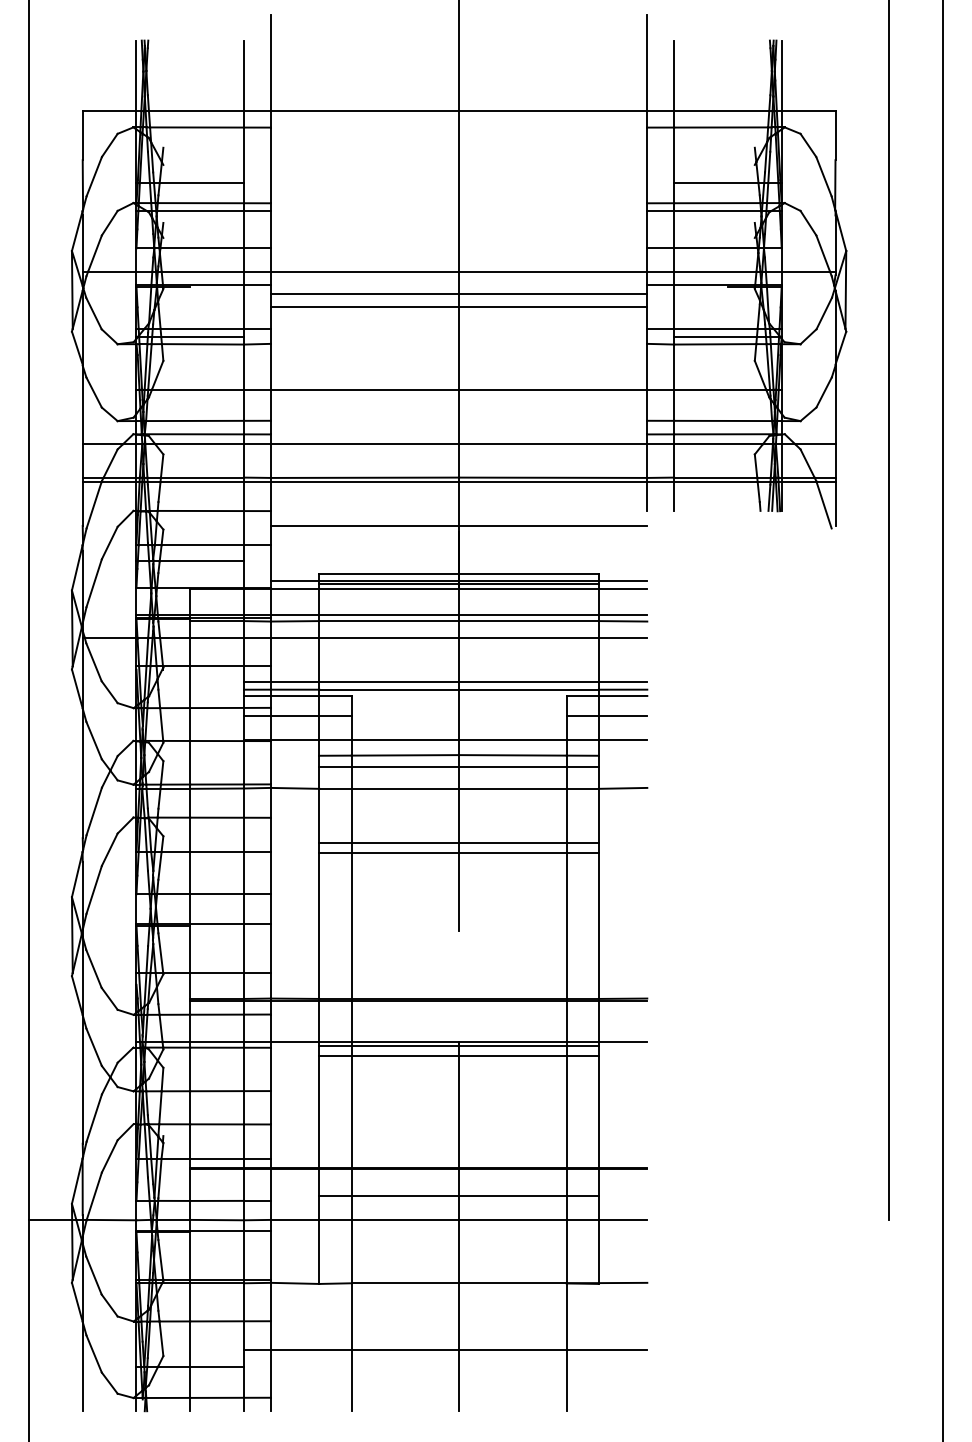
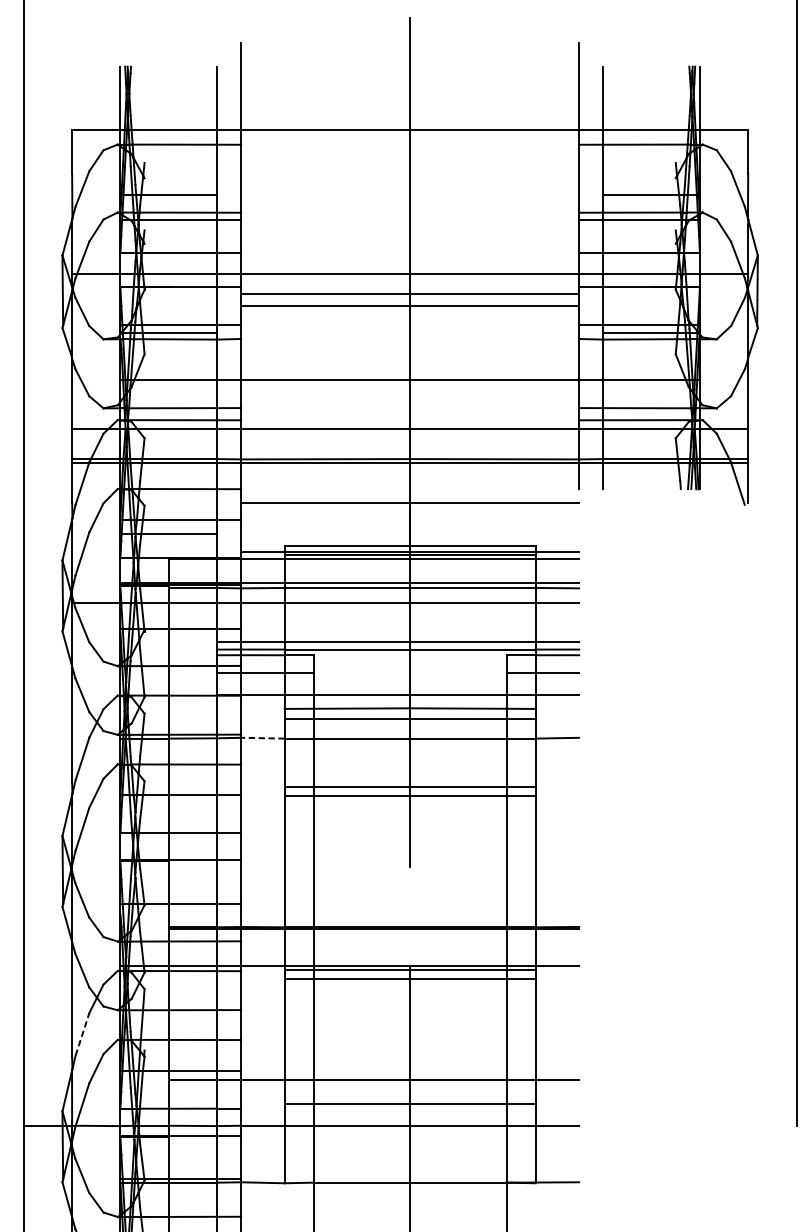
line: (294, 788) -> (262, 738), solid -> dashed
line: (94, 1118) -> (82, 1034), solid -> dashed

